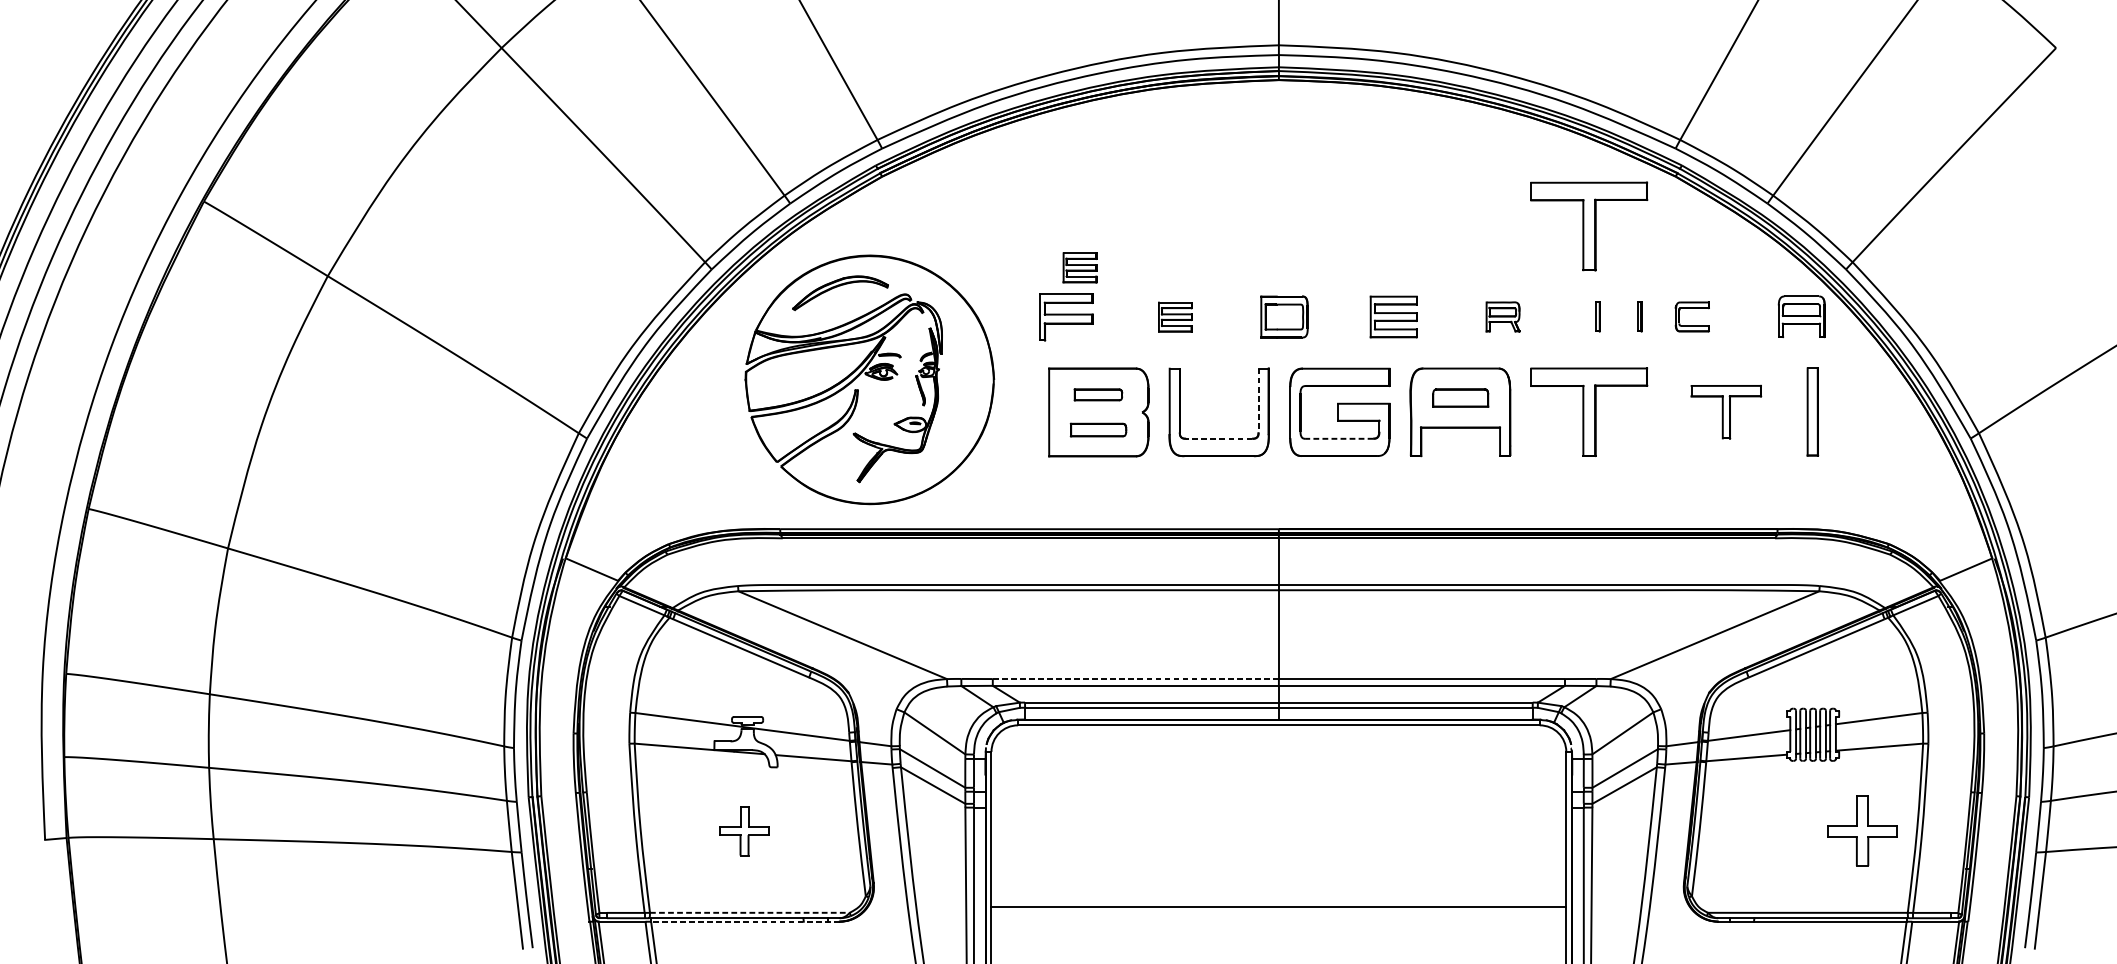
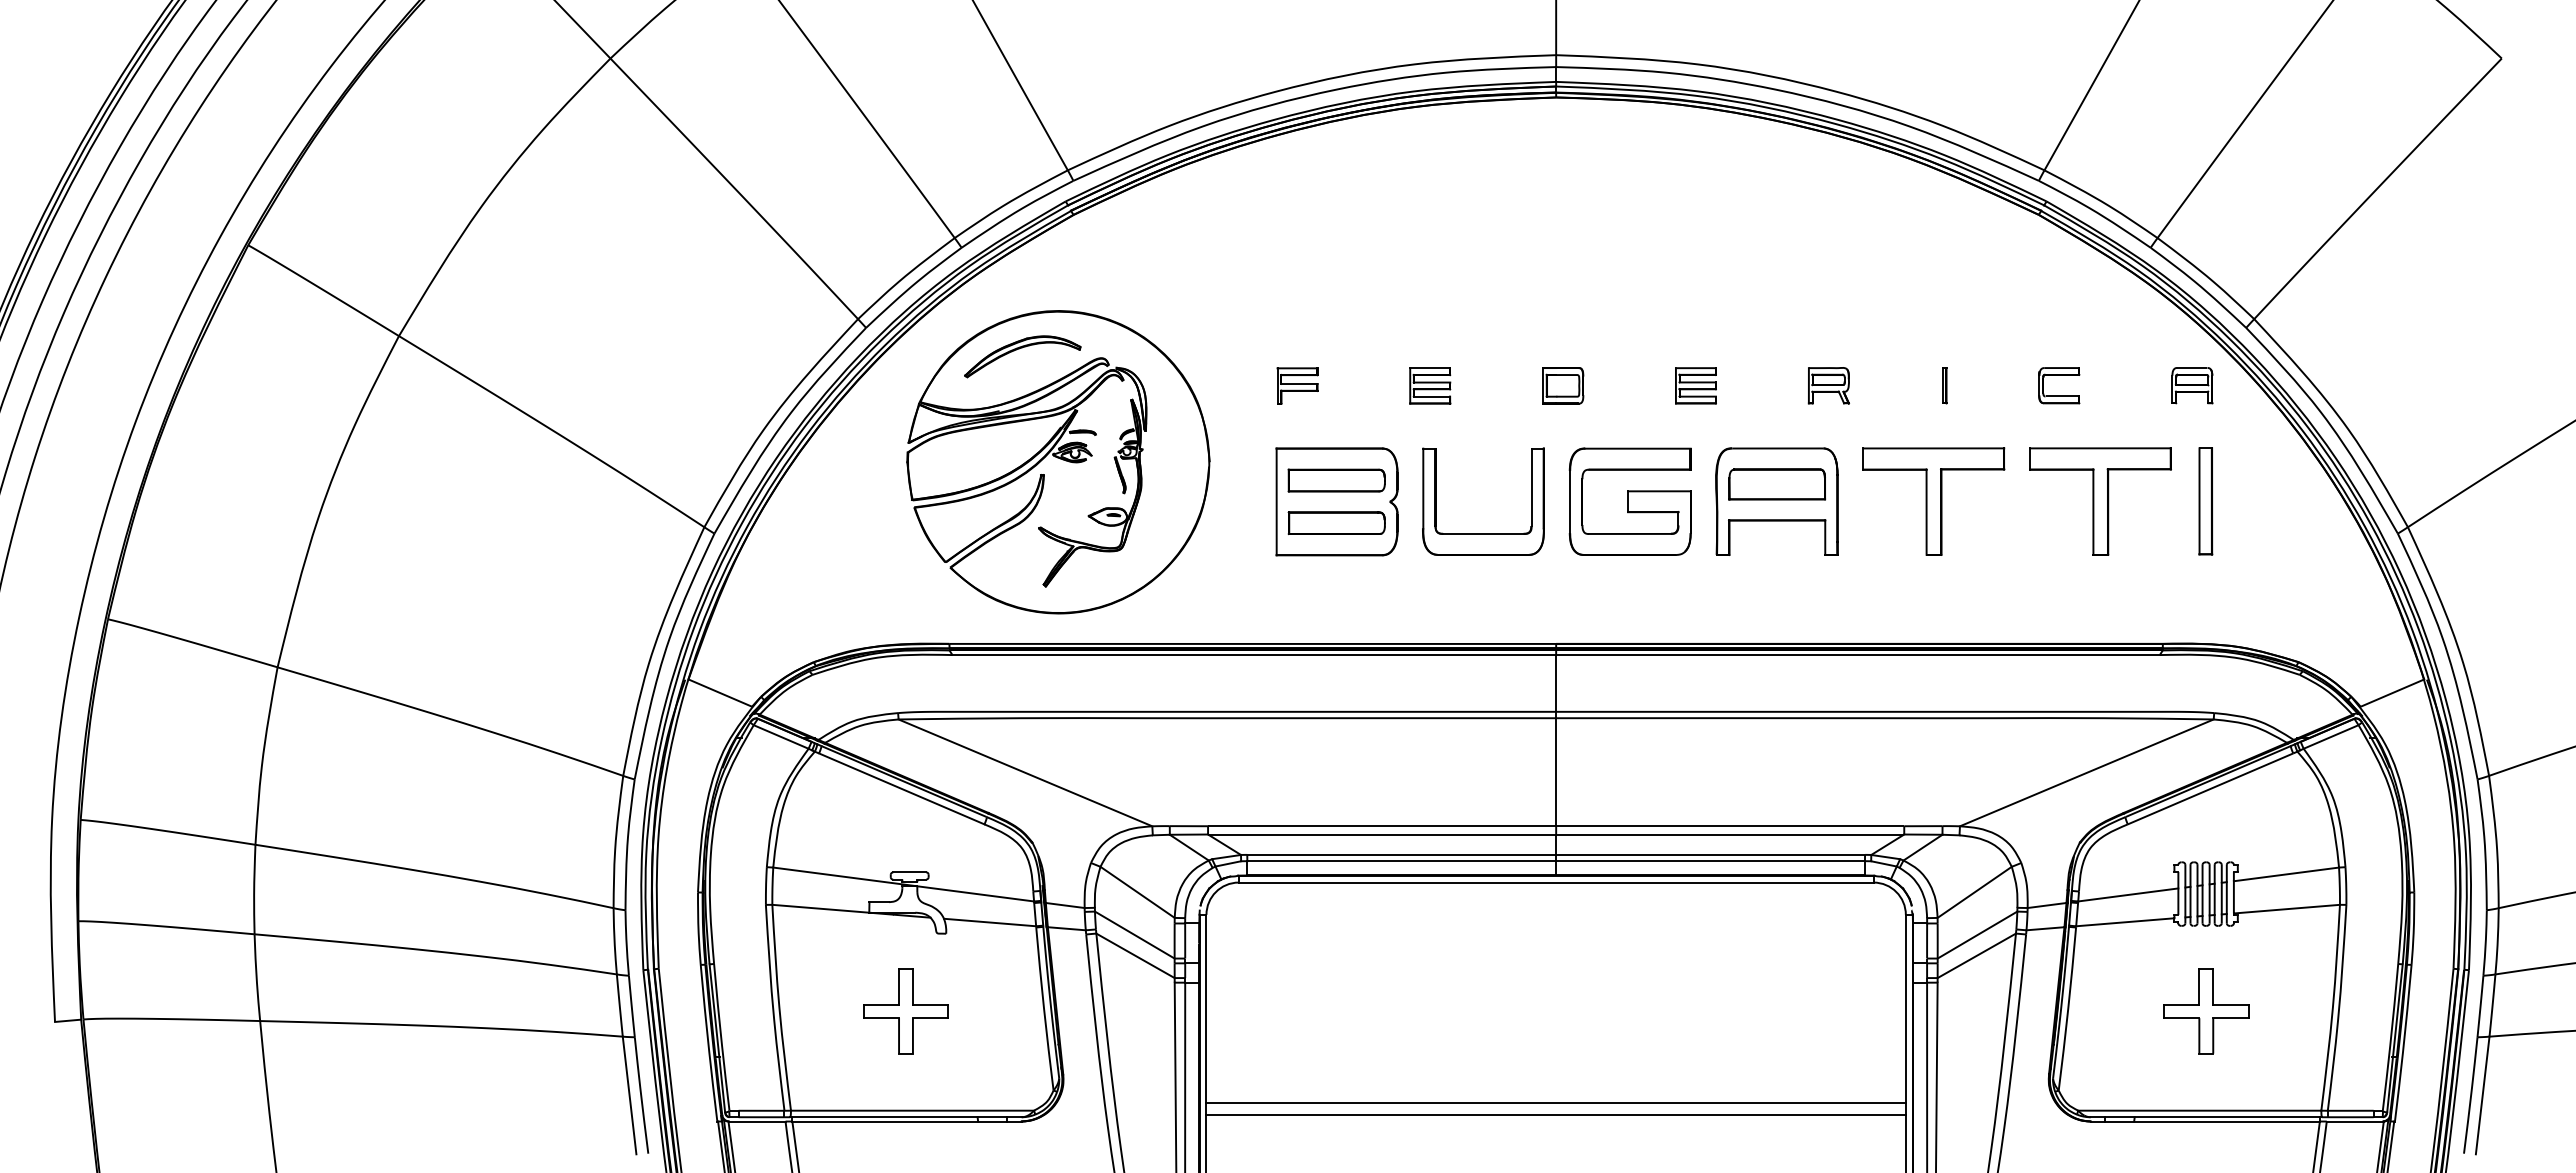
part: (1589, 226) -> (1933, 275), removed
part: (1080, 267) -> (1314, 325), removed
part: (1066, 316) -> (1297, 385), size x0.62
part: (1284, 316) -> (1563, 385), size x0.71
part: (1393, 316) -> (1695, 385), size x0.71
part: (1639, 316) -> (1995, 385), removed
part: (1801, 316) -> (2192, 385), size x0.71
part: (1098, 394) -> (1336, 480), size x1.67
part: (1460, 398) -> (1777, 484), size x1.43
line: (1258, 400) -> (1531, 487), dashed -> solid
part: (1726, 412) -> (2100, 501), size x1.67
part: (1098, 430) -> (1336, 523), size x1.43
line: (1339, 438) -> (1629, 533), dashed -> solid
line: (1219, 439) -> (1483, 534), dashed -> solid
line: (1136, 679) -> (1383, 826), dashed -> solid
part: (744, 831) -> (905, 1011), size x1.43
part: (1862, 831) -> (2206, 1011), moved
line: (749, 912) -> (912, 1110), dashed -> solid
line: (1278, 915) -> (1555, 1114), added
line: (745, 921) -> (907, 1121), dashed -> solid

